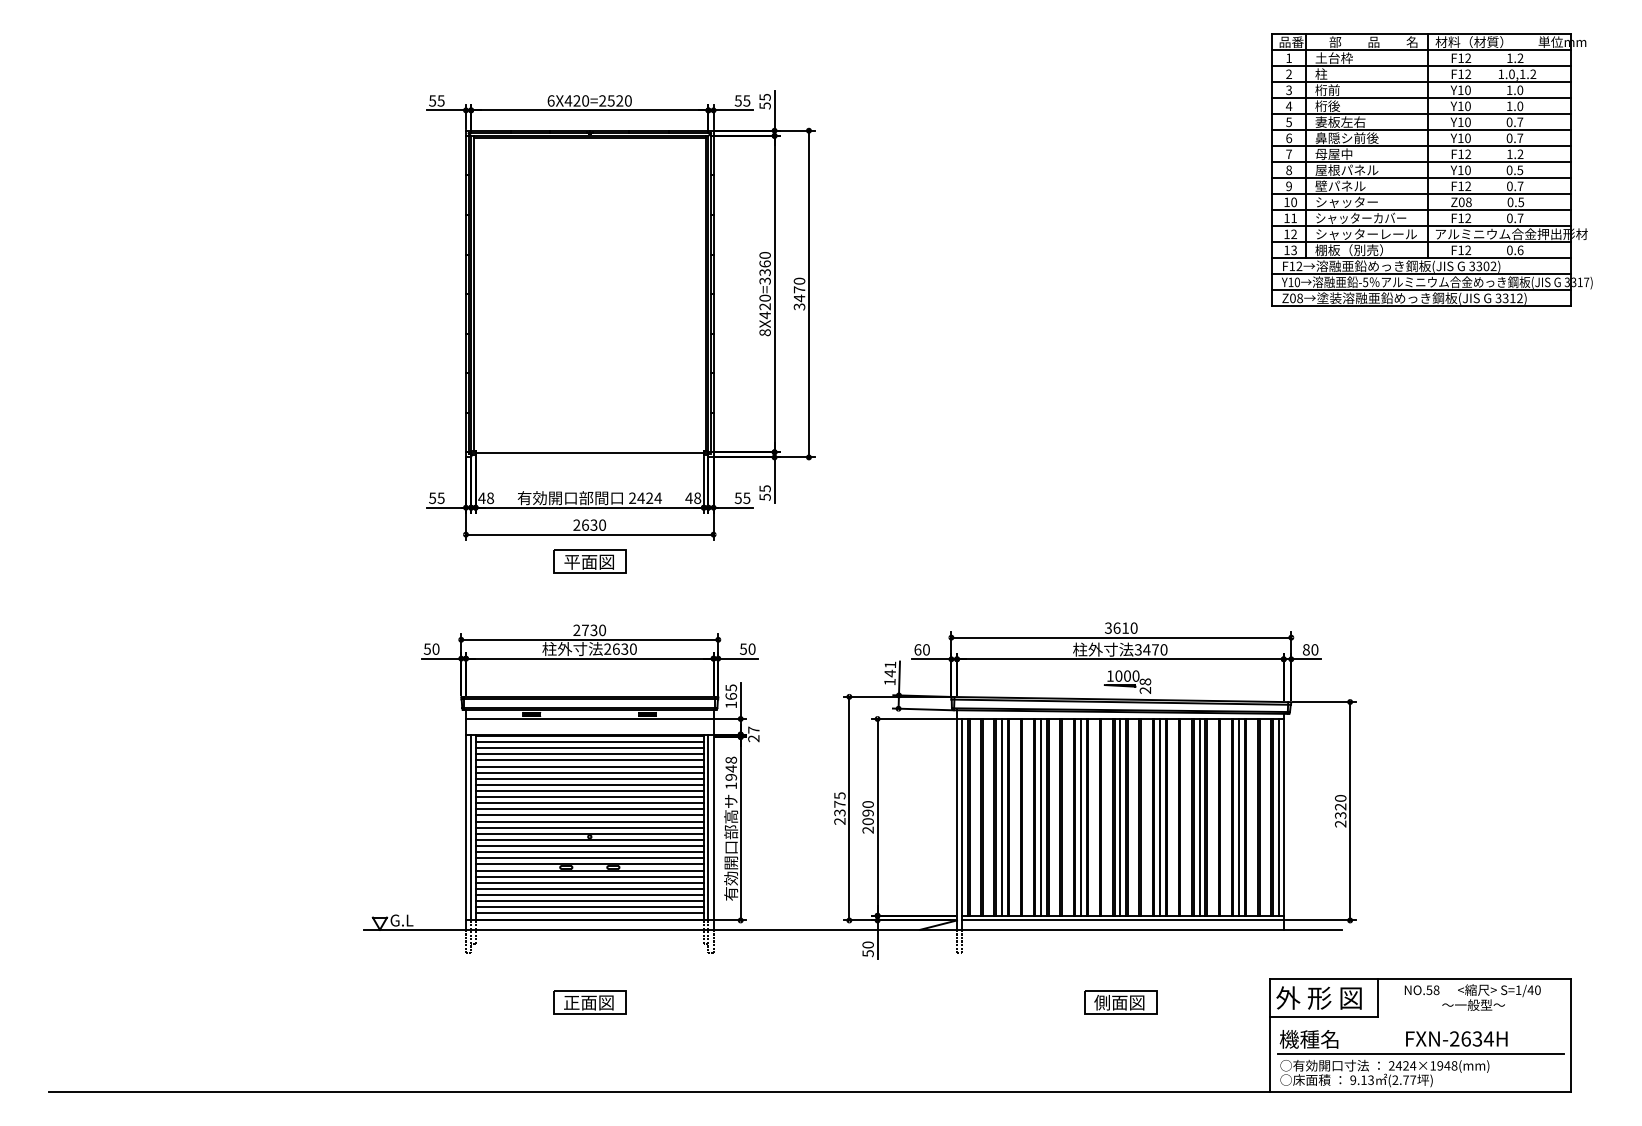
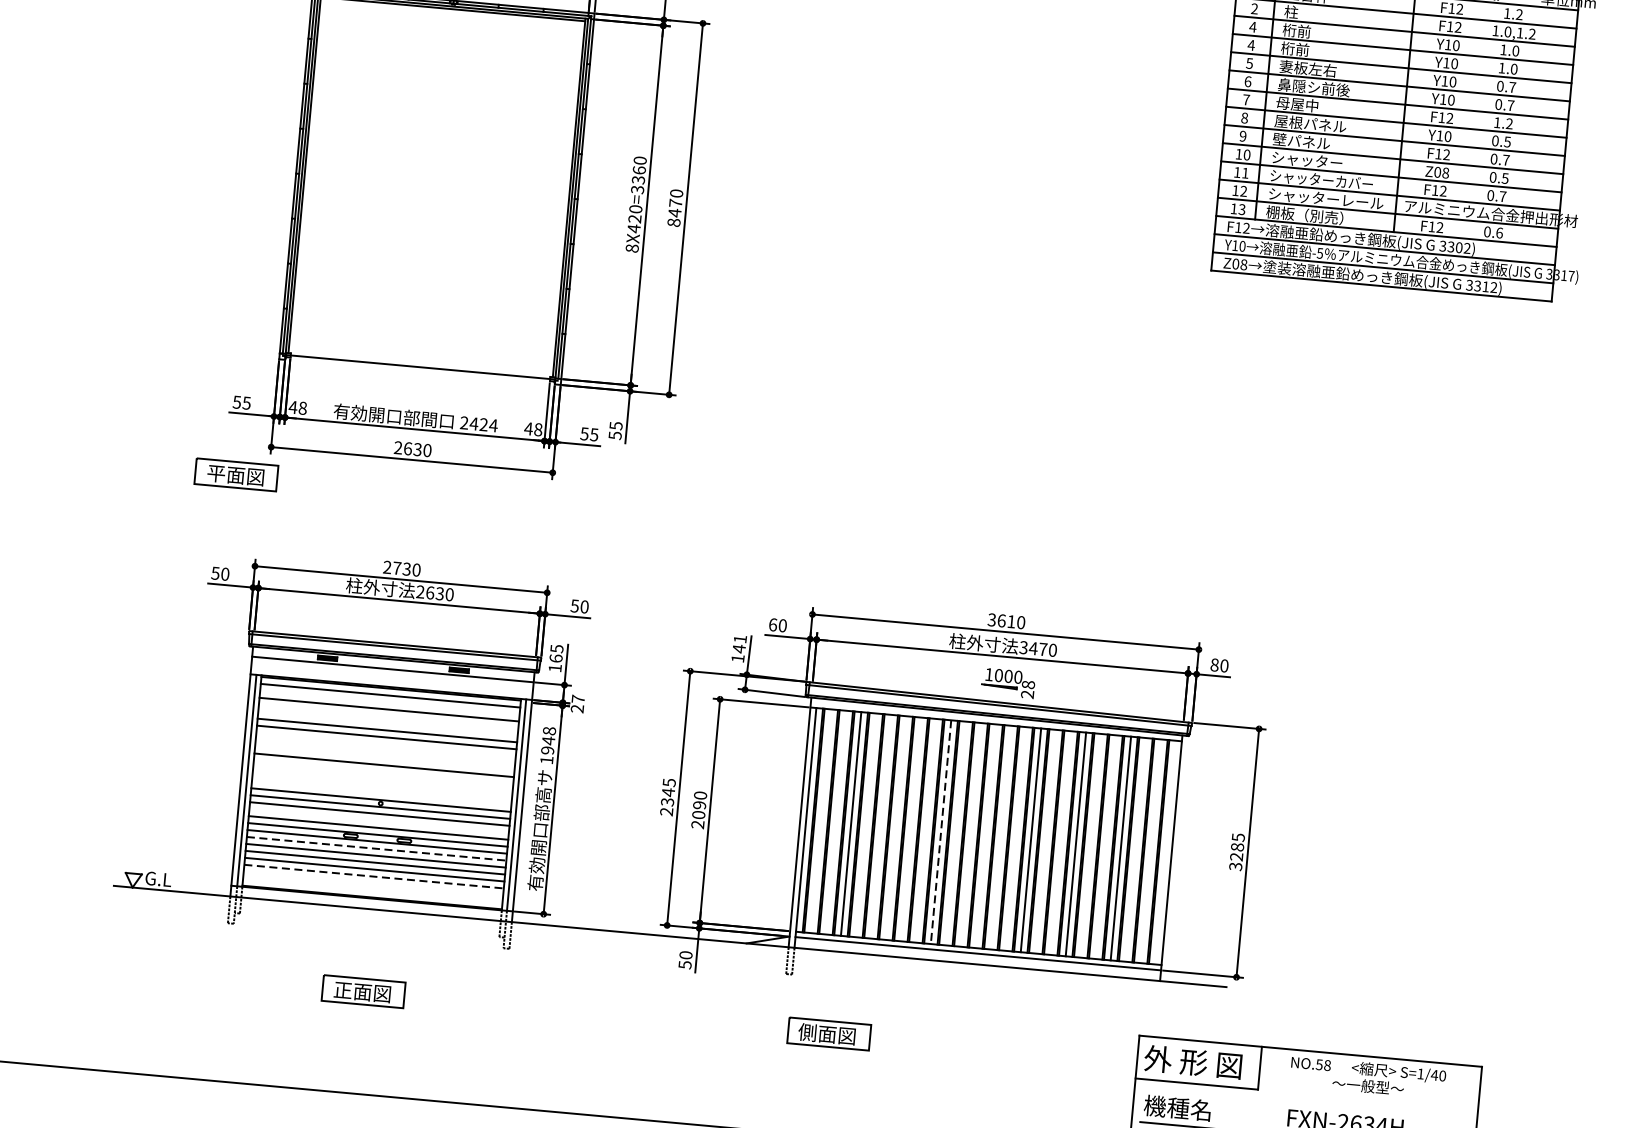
text: (1289, 90) -> (1253, 27), 3 -> 4
text: (1333, 106) -> (1301, 50), 桁後 -> 桁前
text: (799, 306) -> (674, 222), 3470 -> 8470
part: (589, 561) -> (236, 474), moved
line: (589, 748) -> (389, 703), removed
line: (589, 760) -> (388, 716), removed
line: (589, 766) -> (387, 723), removed
line: (589, 784) -> (385, 743), removed
line: (589, 791) -> (385, 751), removed
line: (589, 797) -> (384, 758), removed
text: (839, 804) -> (667, 792), 2375 -> 2345
line: (589, 809) -> (383, 772), removed
text: (1340, 811) -> (1236, 852), 2320 -> 3285
line: (589, 815) -> (382, 779), removed
line: (1041, 816) -> (896, 827), removed
line: (1120, 816) -> (986, 835), removed
line: (1278, 816) -> (1165, 851), removed
line: (1080, 817) -> (940, 832), solid -> dashed
line: (589, 821) -> (381, 786), removed
line: (589, 827) -> (381, 792), removed
line: (589, 852) -> (378, 821), removed
line: (590, 876) -> (377, 848), solid -> dashed
line: (590, 901) -> (374, 877), solid -> dashed
line: (589, 907) -> (373, 883), removed
line: (589, 913) -> (372, 890), removed
part: (1120, 1002) -> (828, 1034), moved

